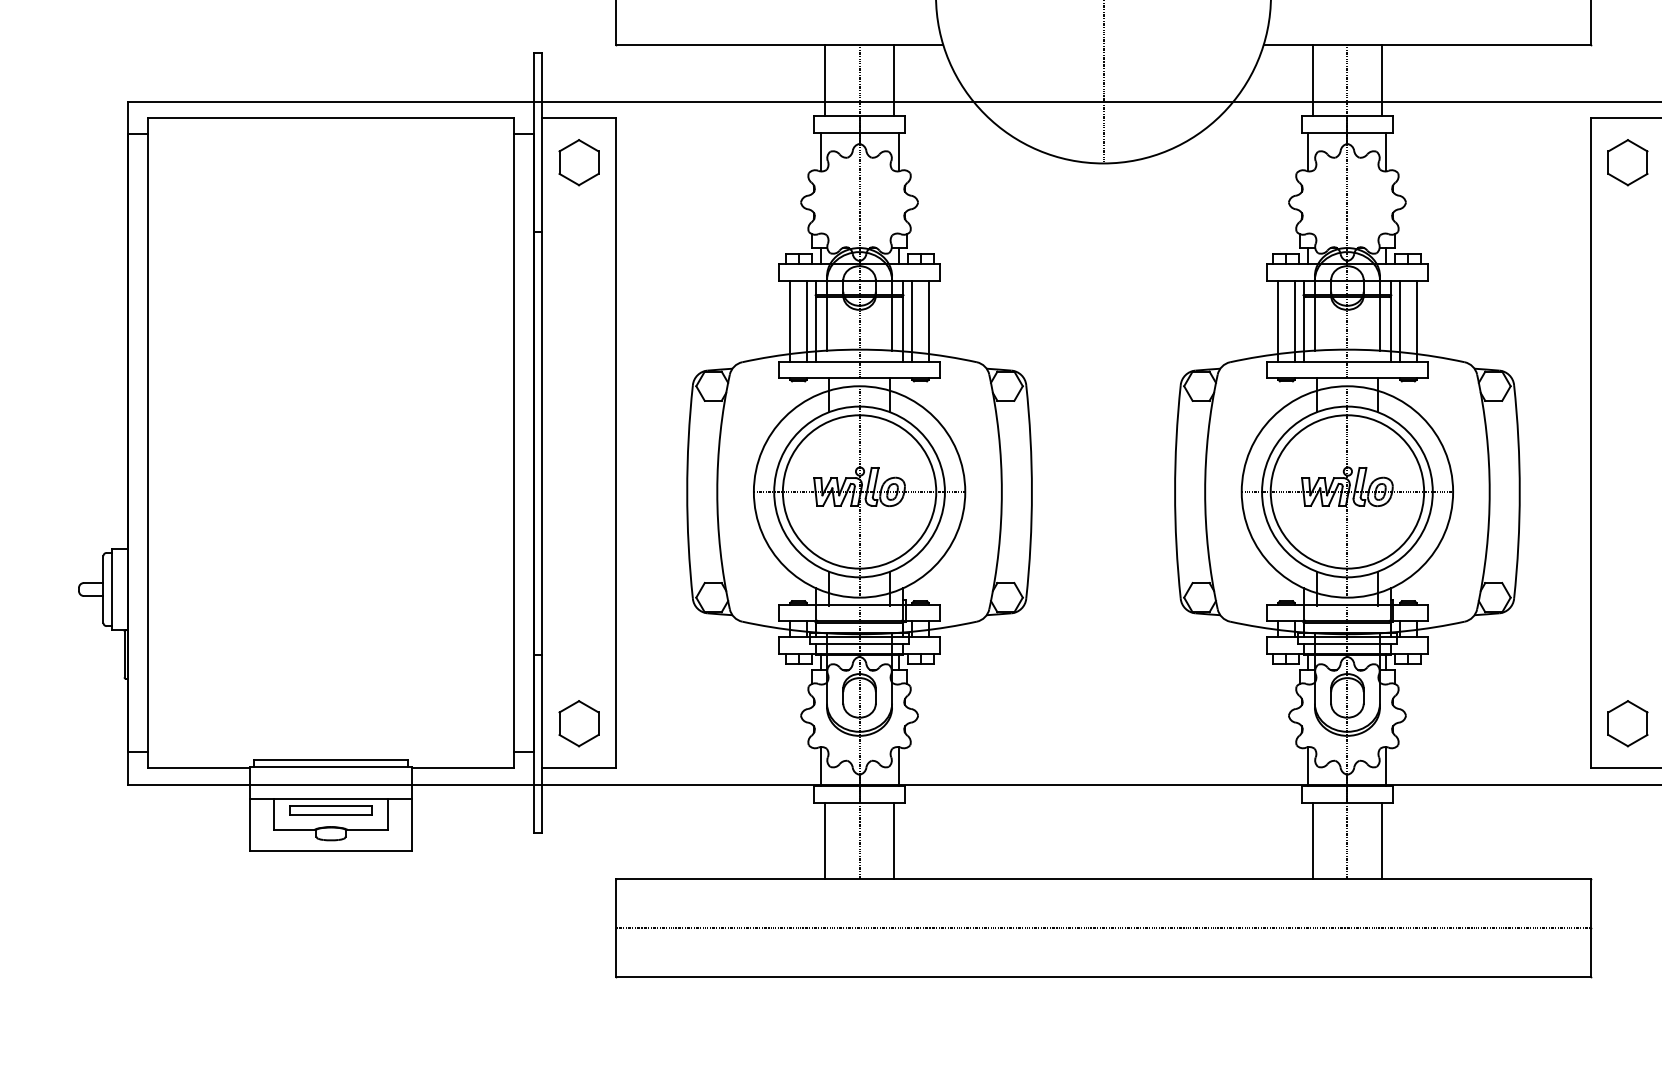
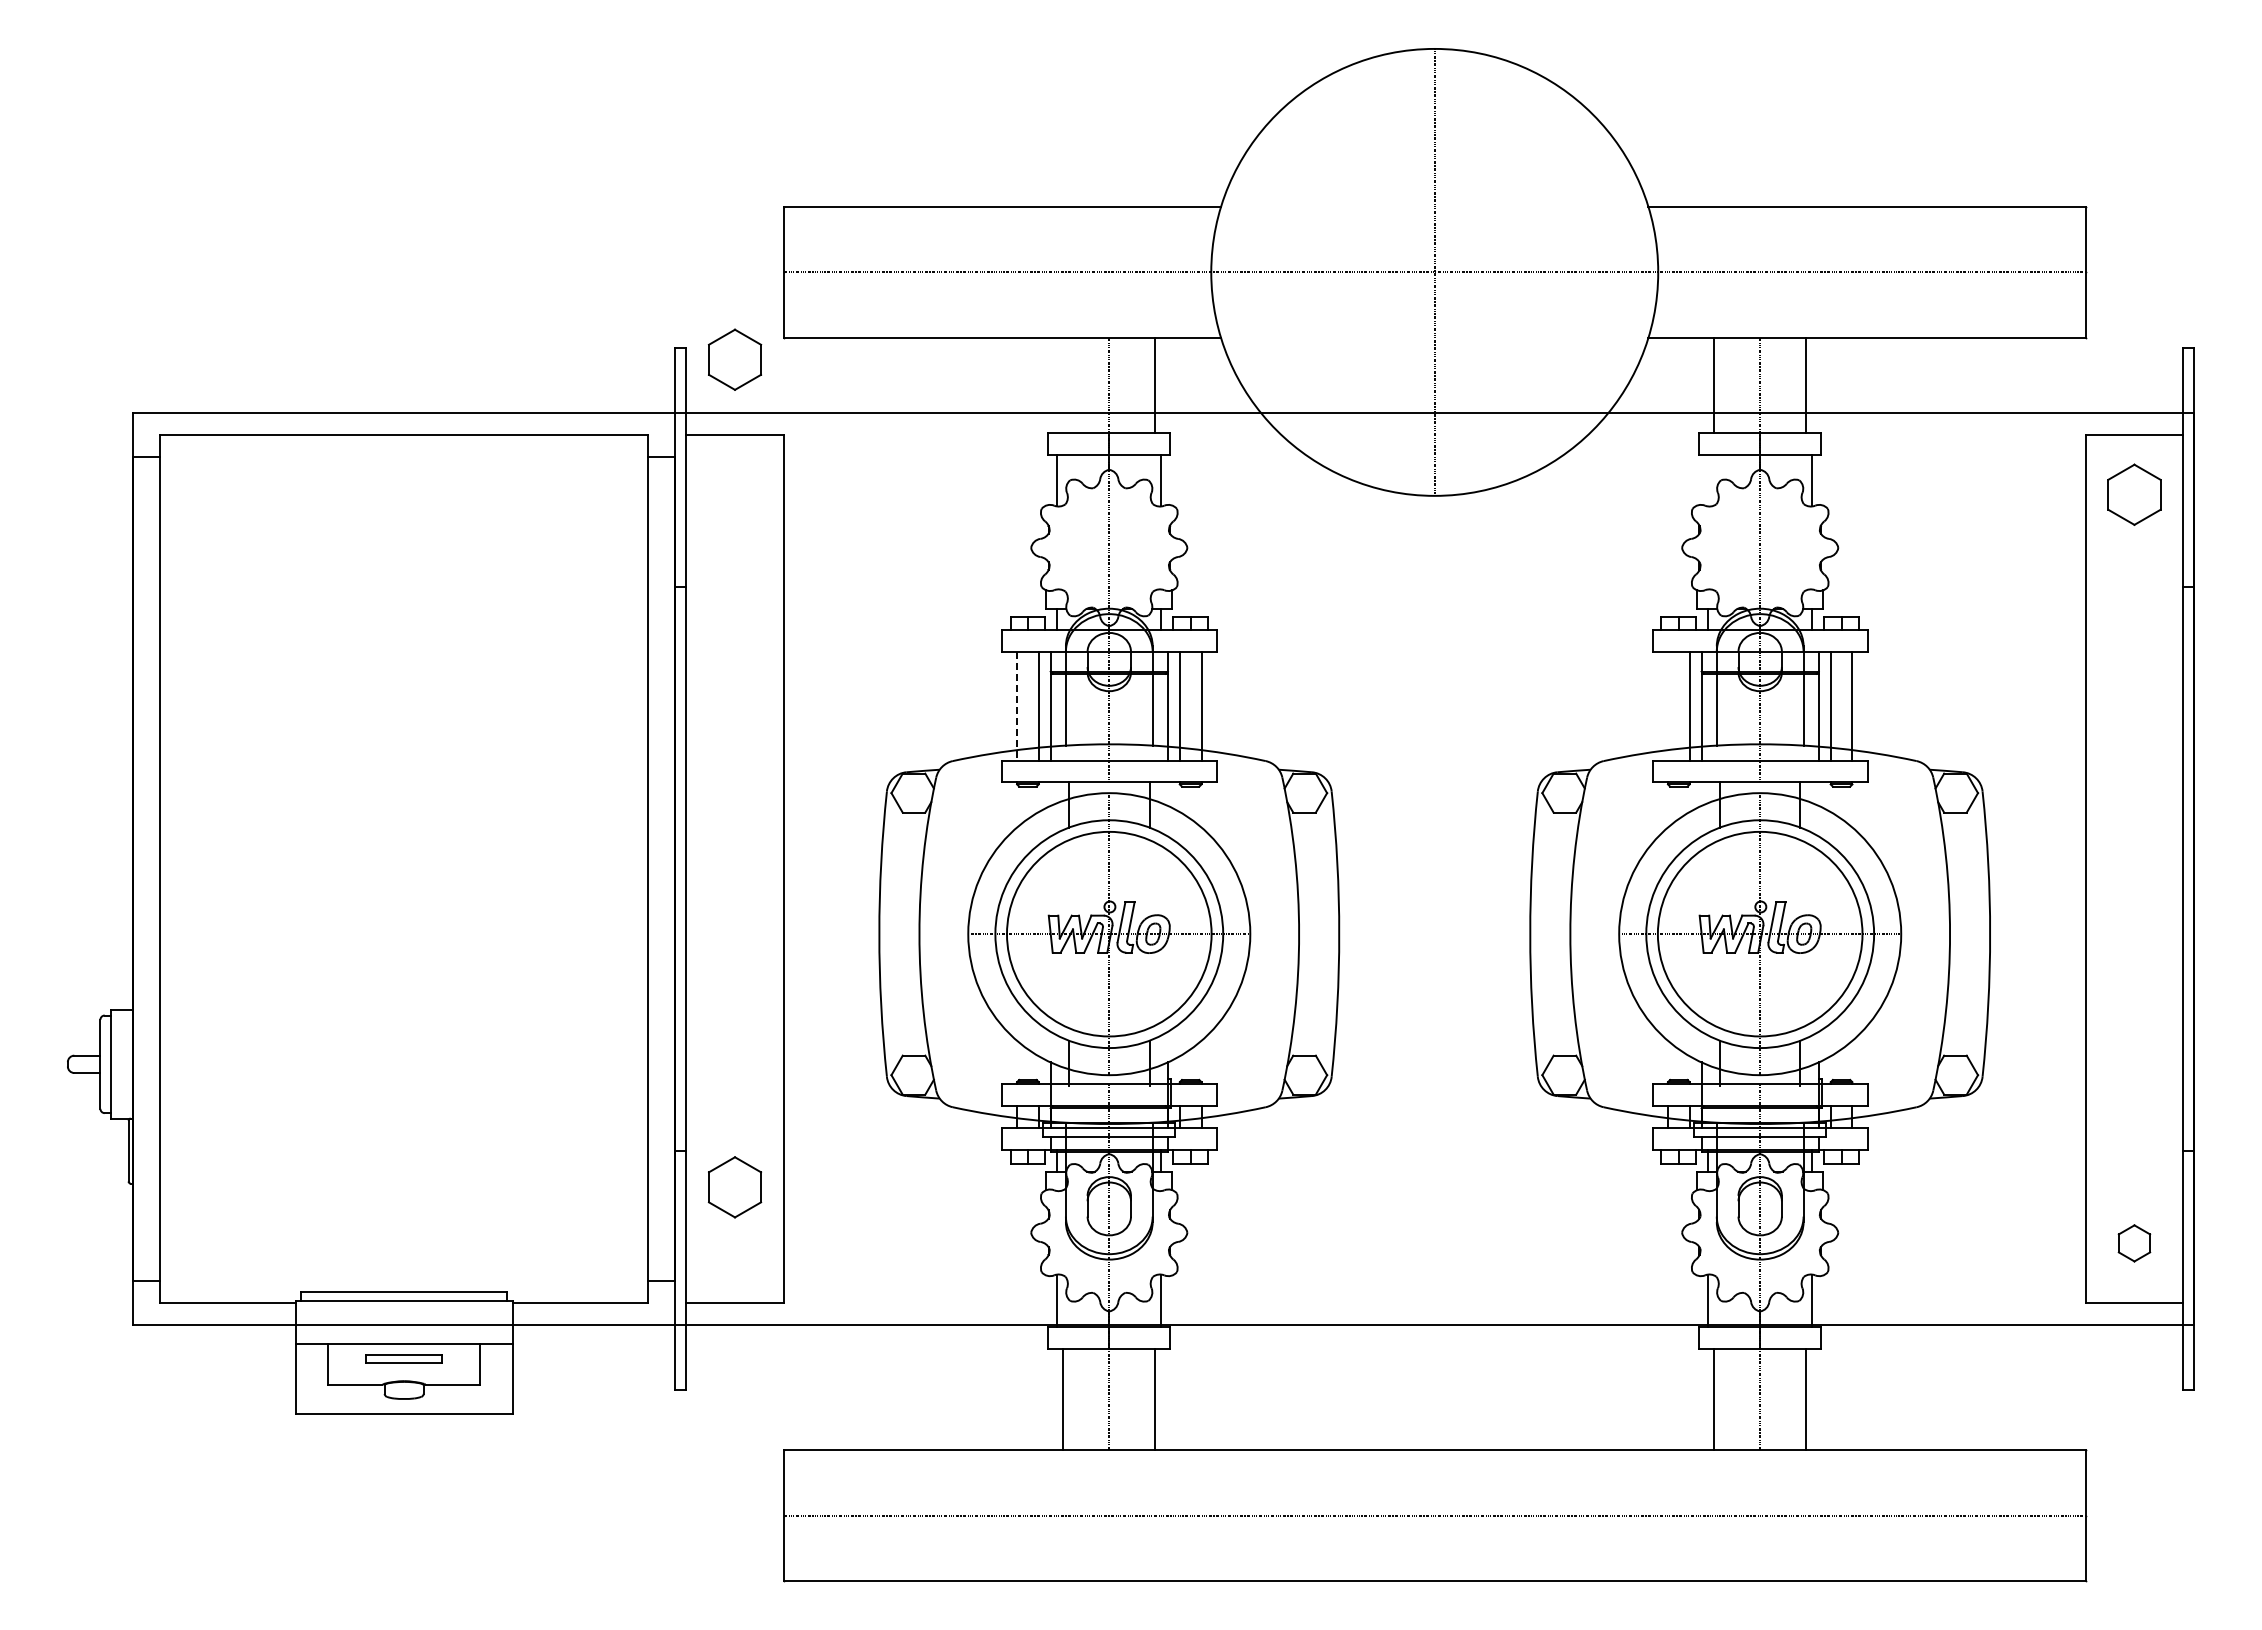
line: (825, 79) -> (1063, 384), removed
line: (1308, 151) -> (1708, 480), removed
part: (579, 162) -> (735, 359), moved
line: (790, 321) -> (1017, 706), solid -> dashed
line: (1277, 321) -> (1667, 706), removed
part: (579, 723) -> (735, 1187), moved
part: (1627, 723) -> (2134, 1243), size x0.6
part: (330, 810) -> (403, 1358), size x0.7

